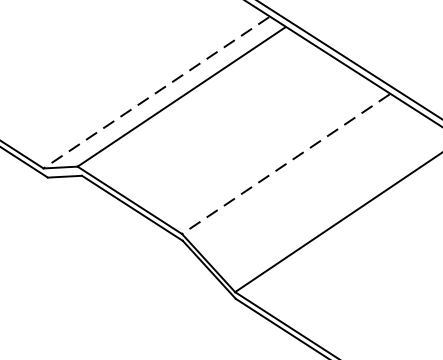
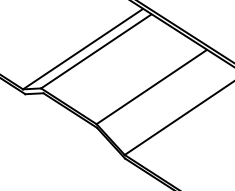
line: (155, 93) -> (82, 49), dashed -> solid
line: (285, 164) -> (151, 87), dashed -> solid

